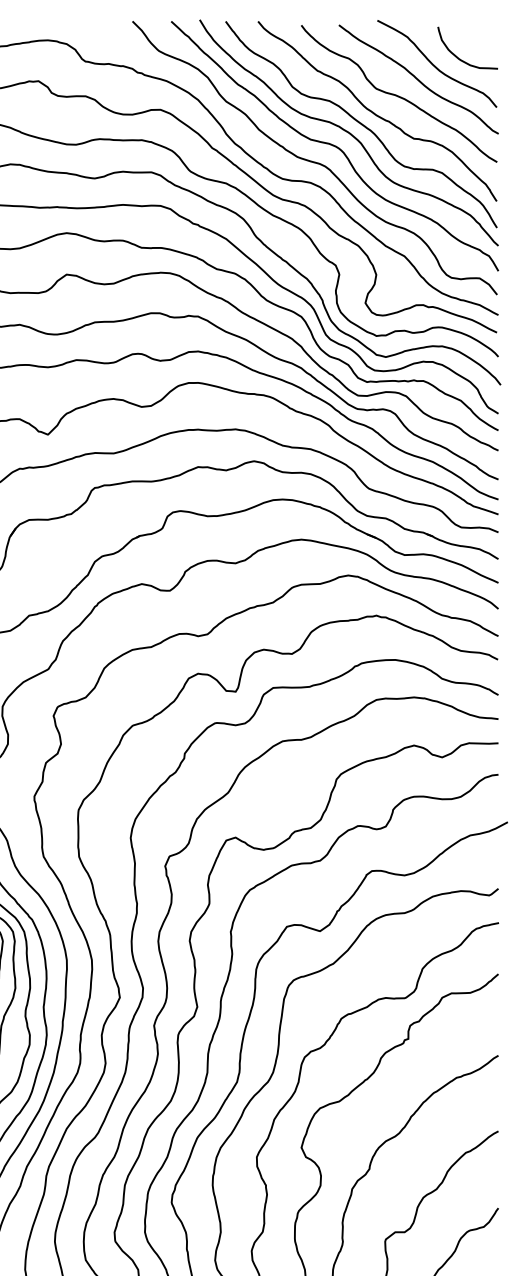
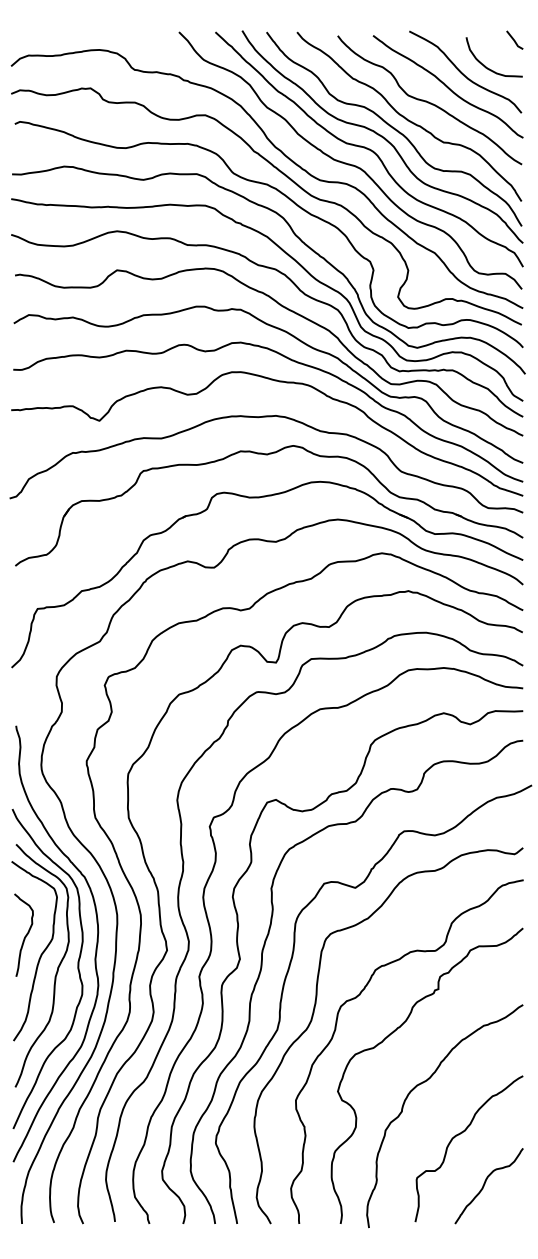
line: (489, 29) -> (514, 39), added

